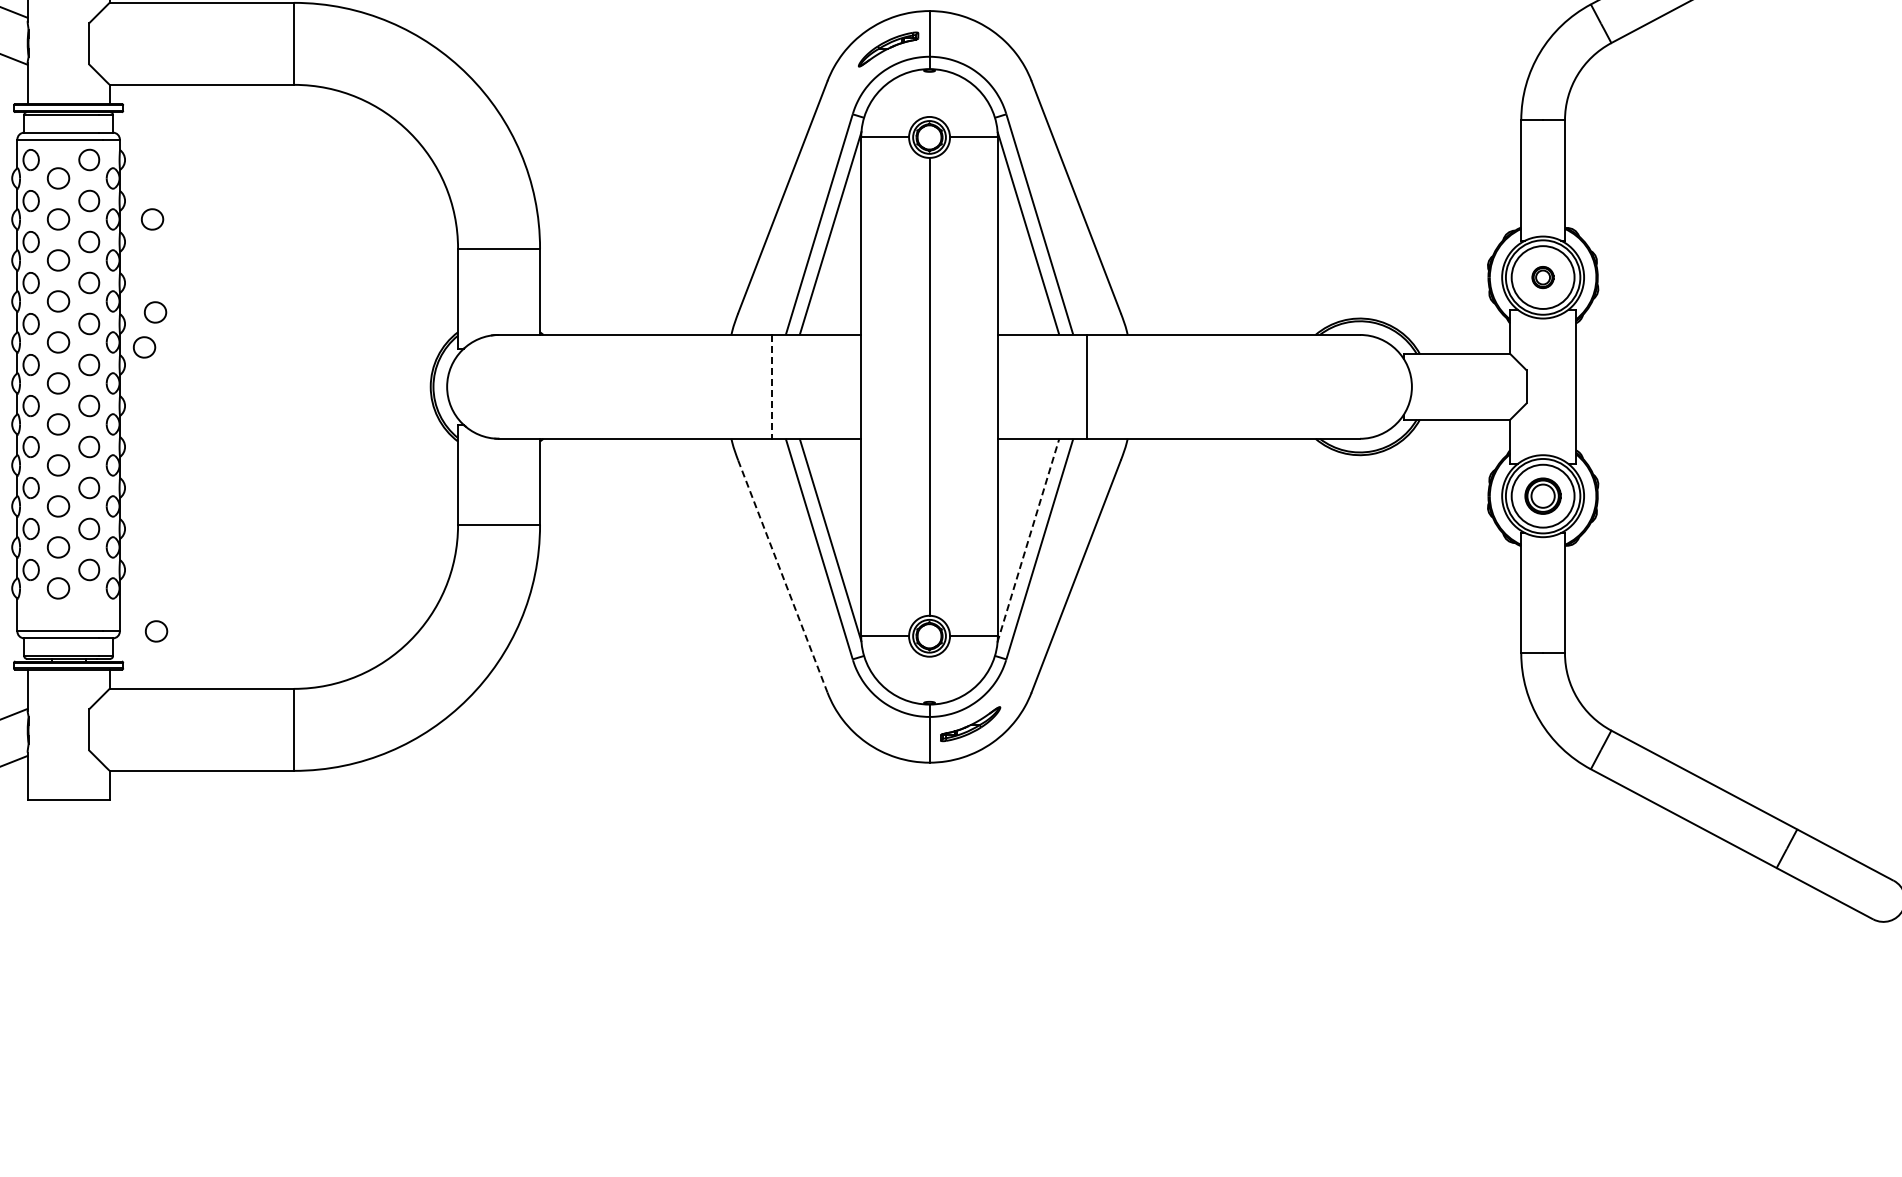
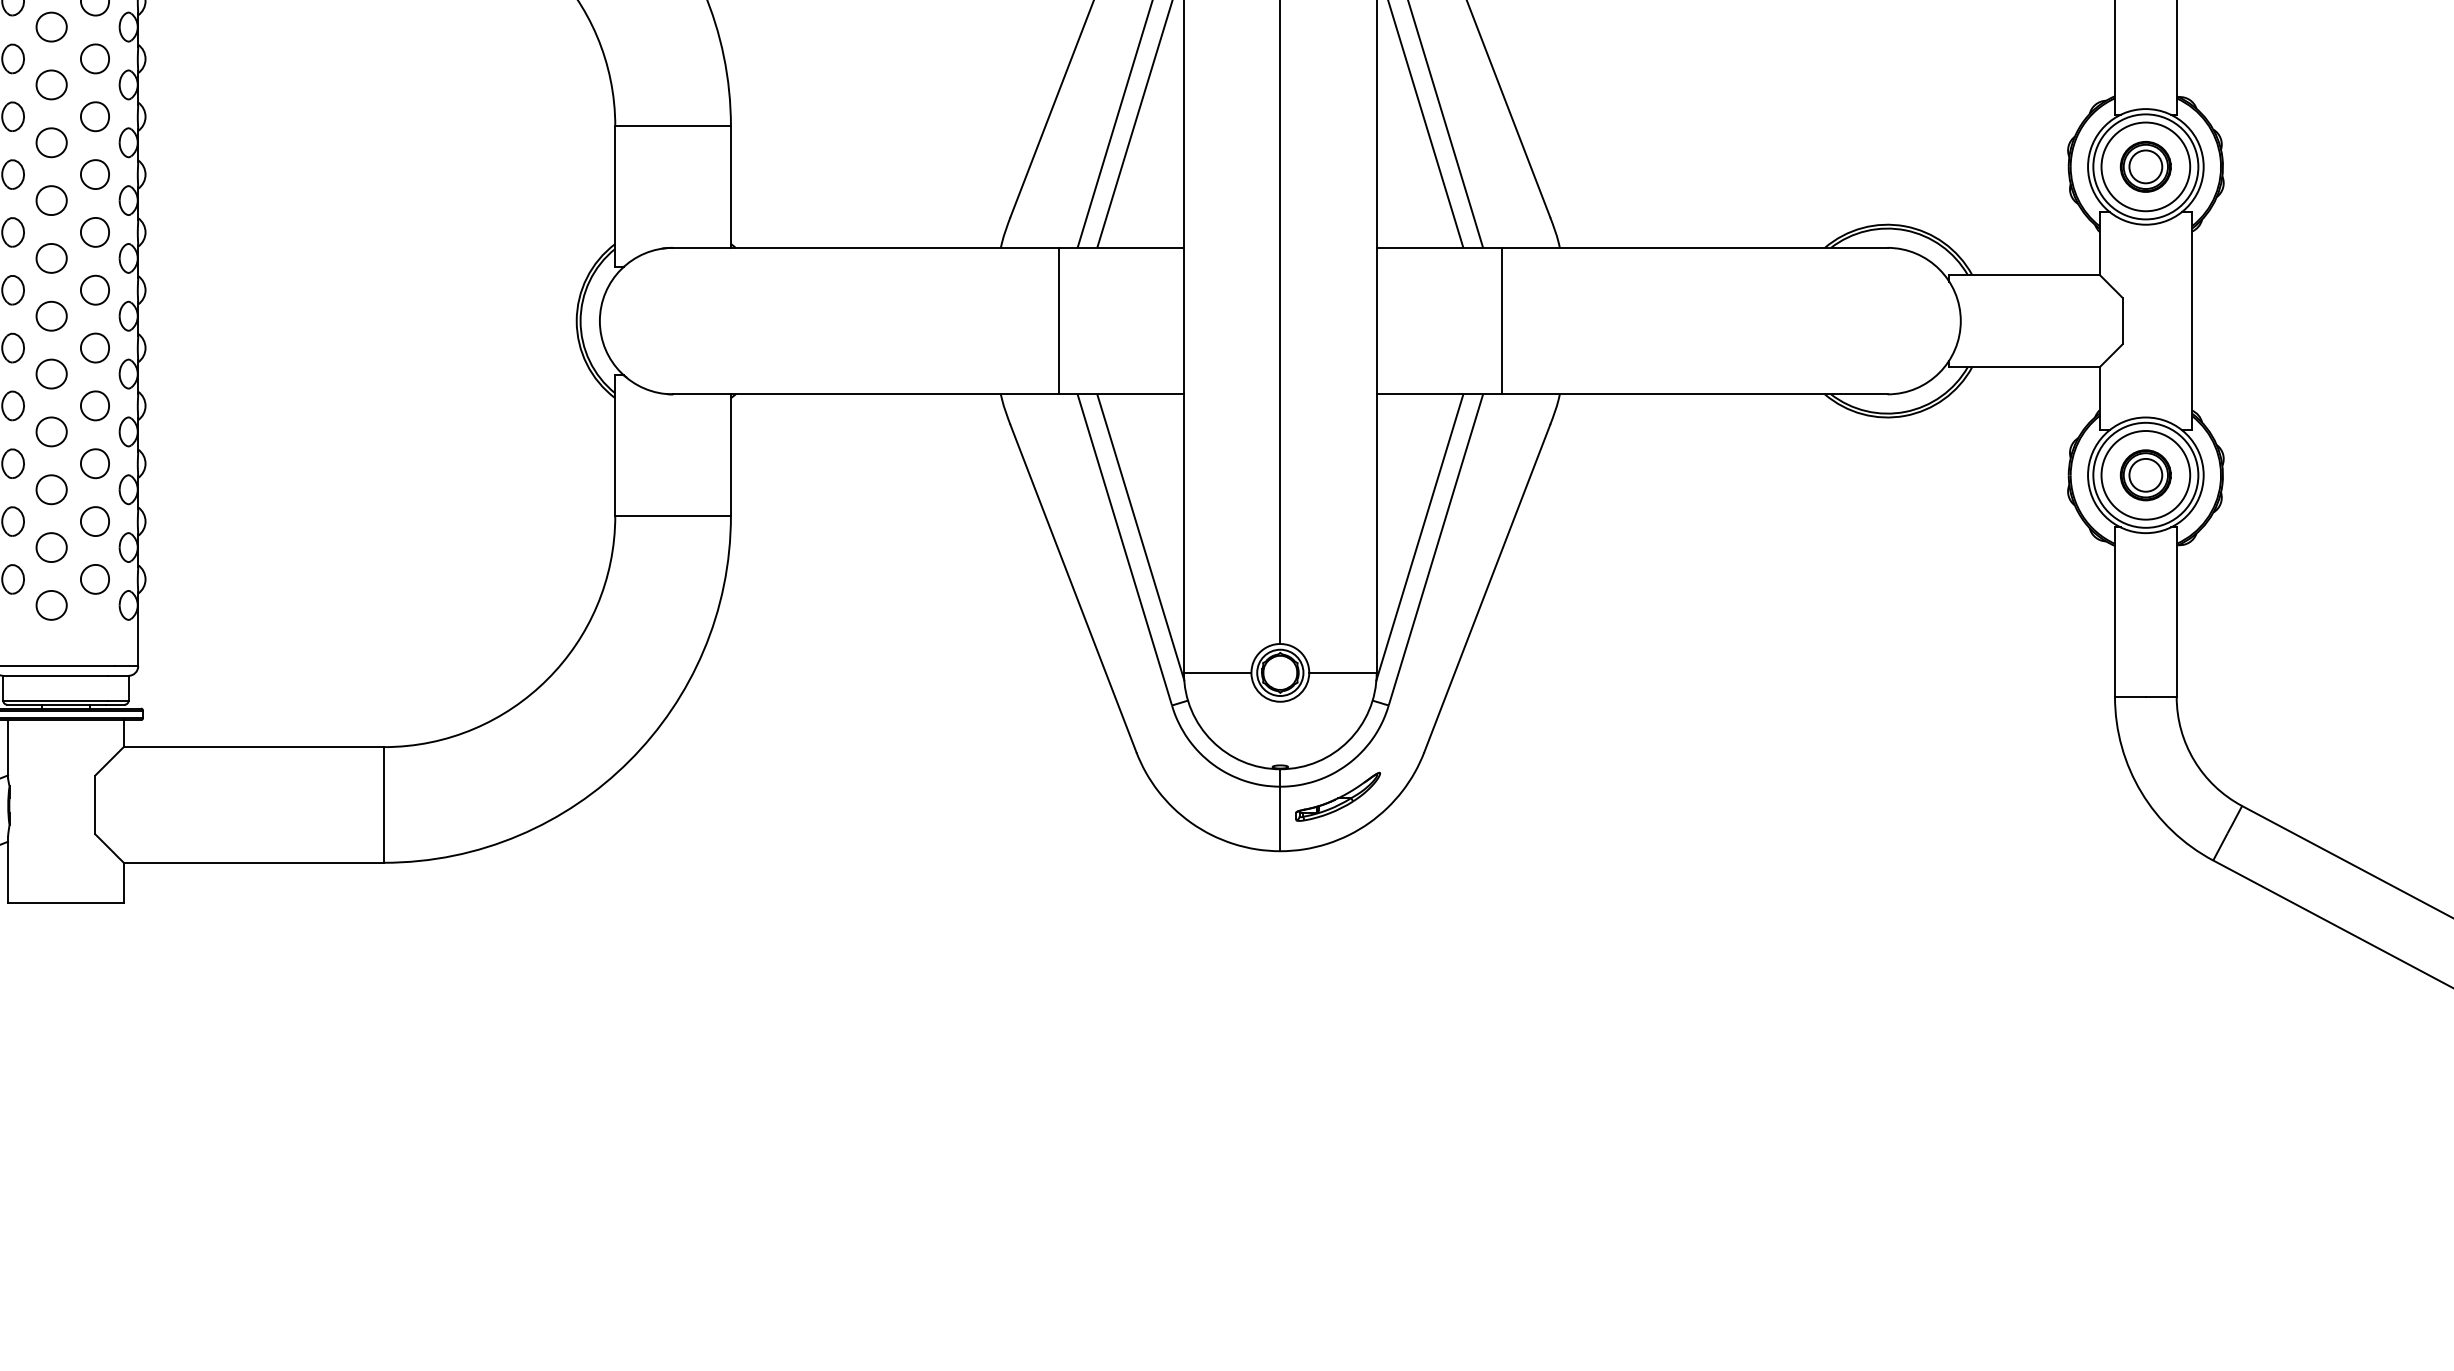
part: (152, 219) -> (184, 85), removed
part: (1542, 277) -> (2144, 166), size x1.67
part: (155, 312) -> (188, 216), removed
part: (144, 347) -> (172, 265), removed
line: (772, 386) -> (1058, 320), dashed -> solid
line: (1028, 539) -> (1419, 536), dashed -> solid
line: (783, 577) -> (1074, 590), dashed -> solid
part: (156, 631) -> (189, 666), removed

